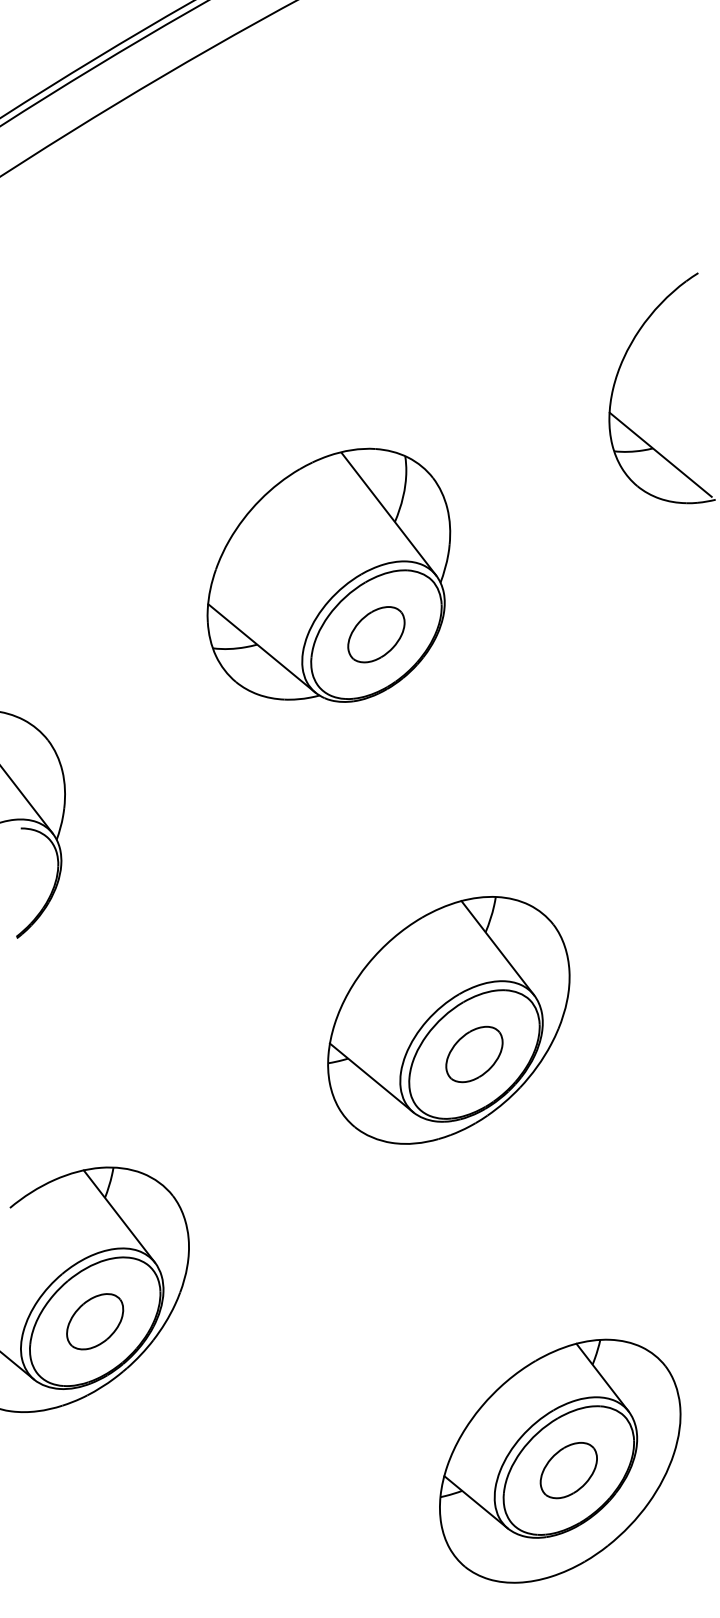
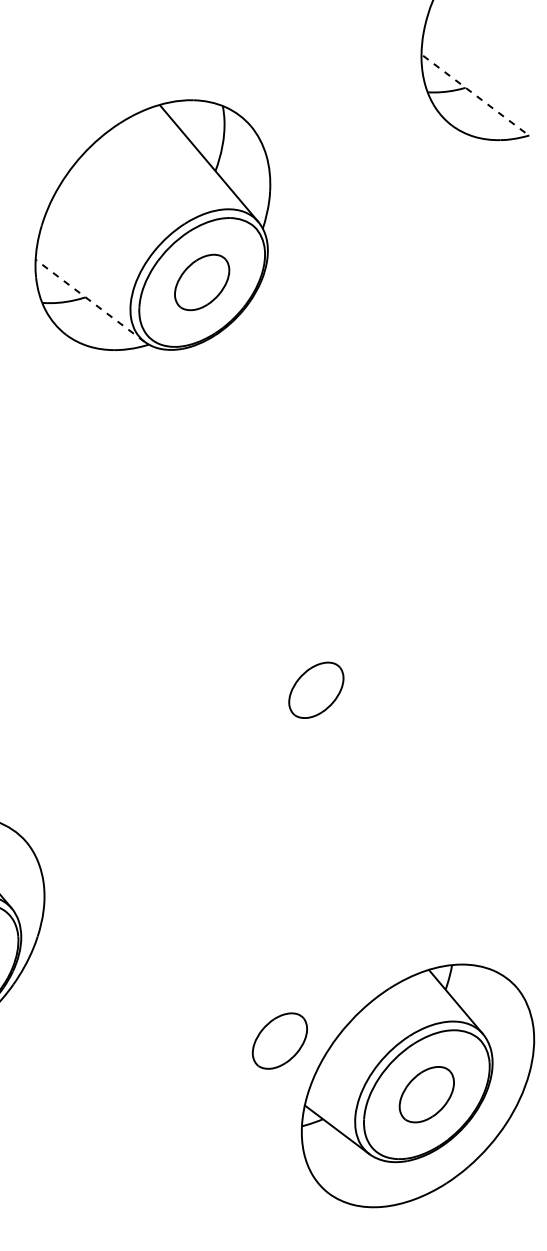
line: (660, 454) -> (473, 93), solid -> dashed
line: (261, 648) -> (89, 300), solid -> dashed
part: (448, 1020) -> (289, 658), removed
part: (421, 1409) -> (279, 1041), added

